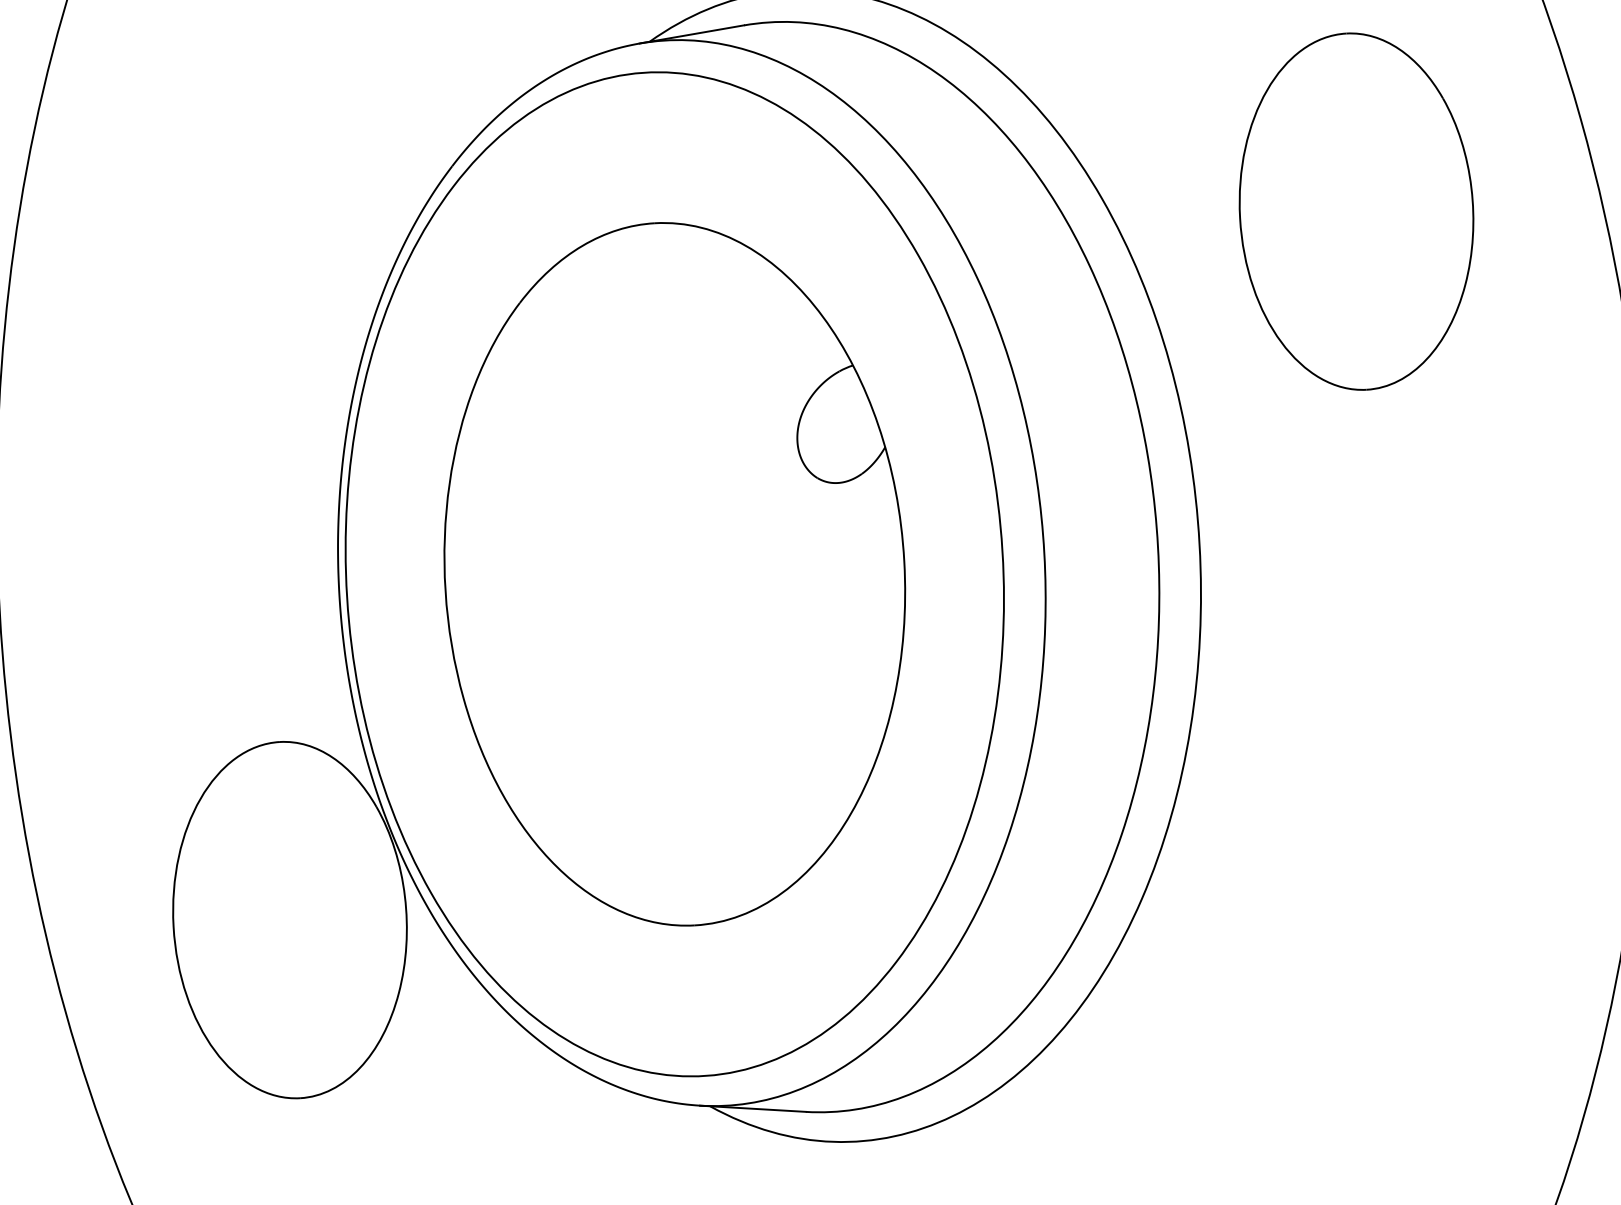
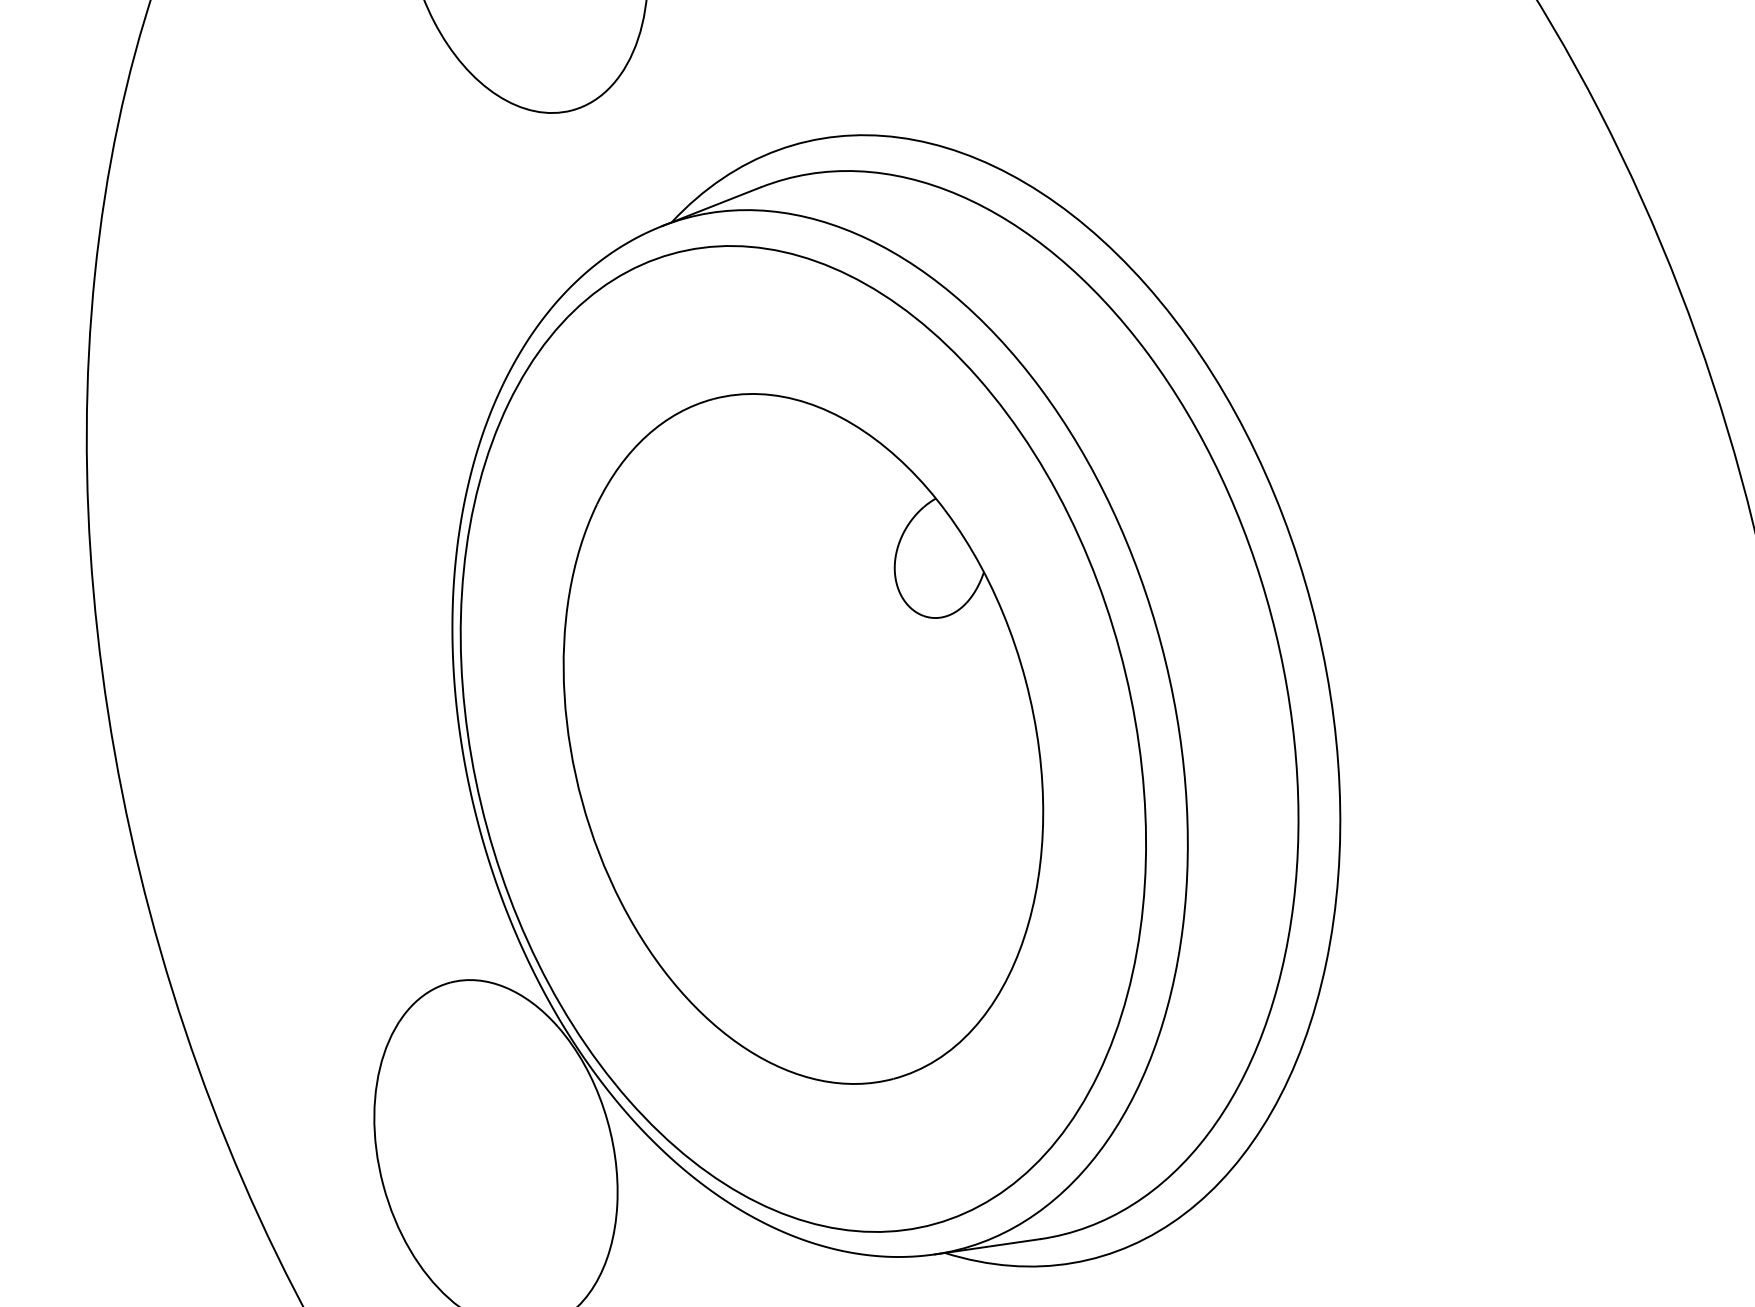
part: (1355, 211) -> (1397, 246), removed

